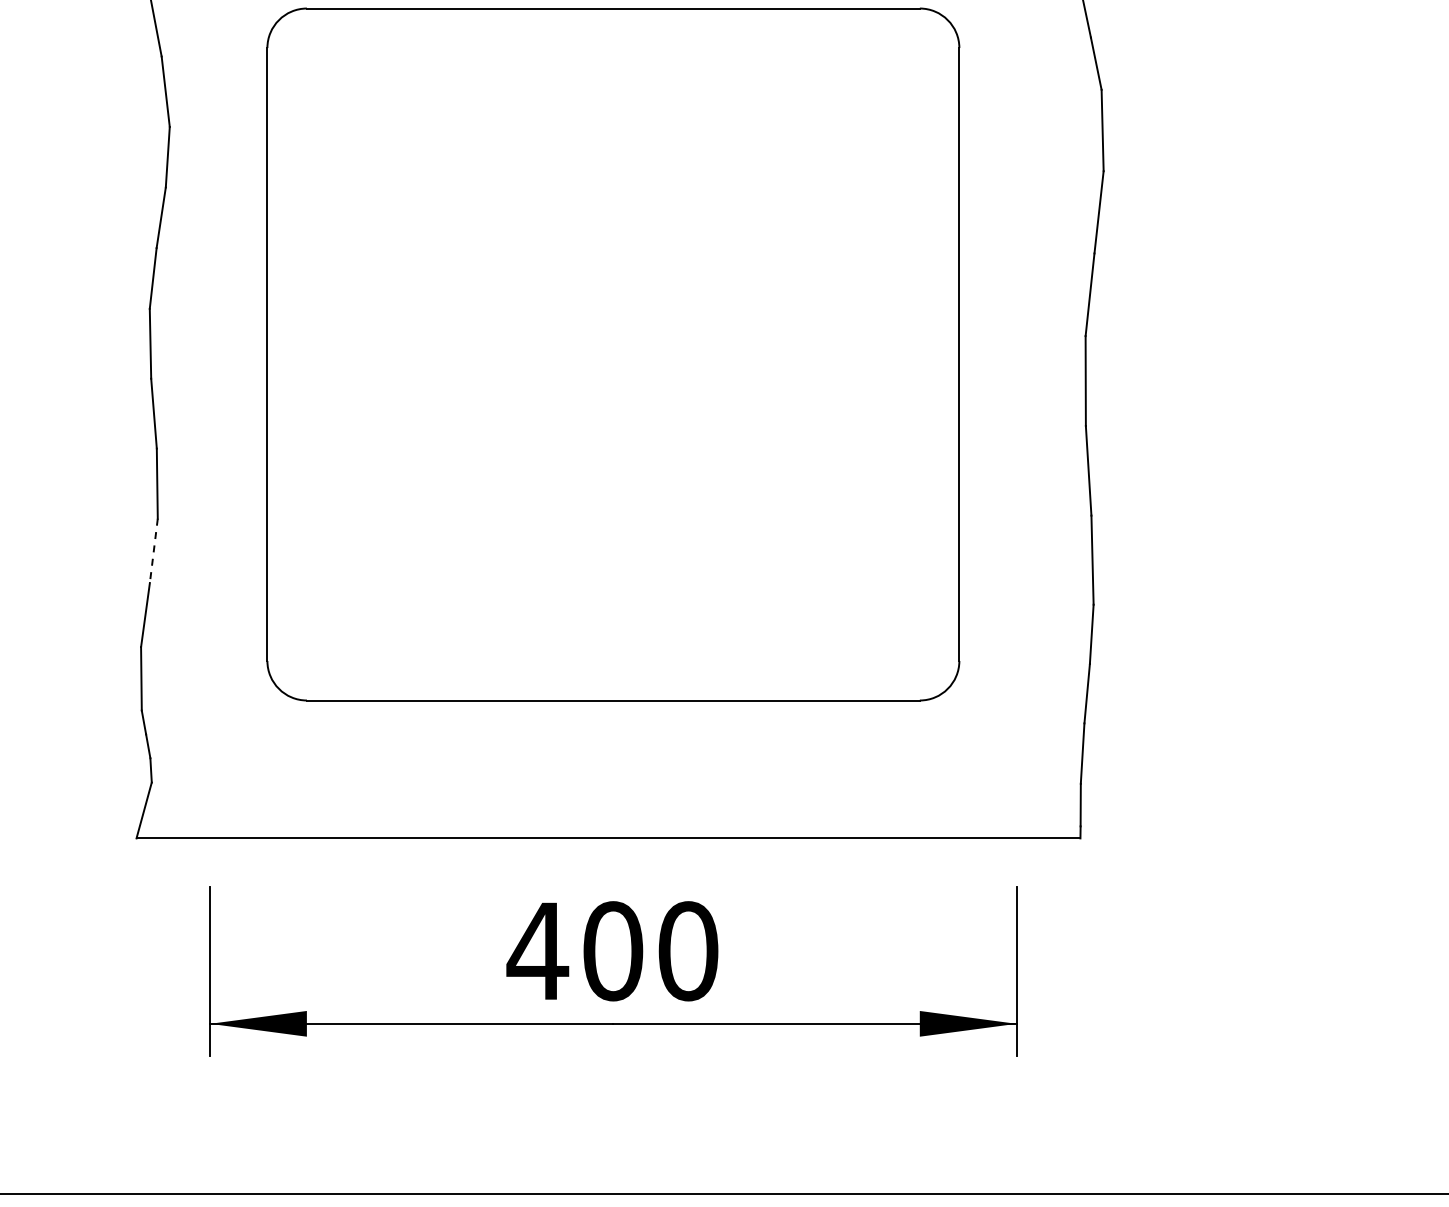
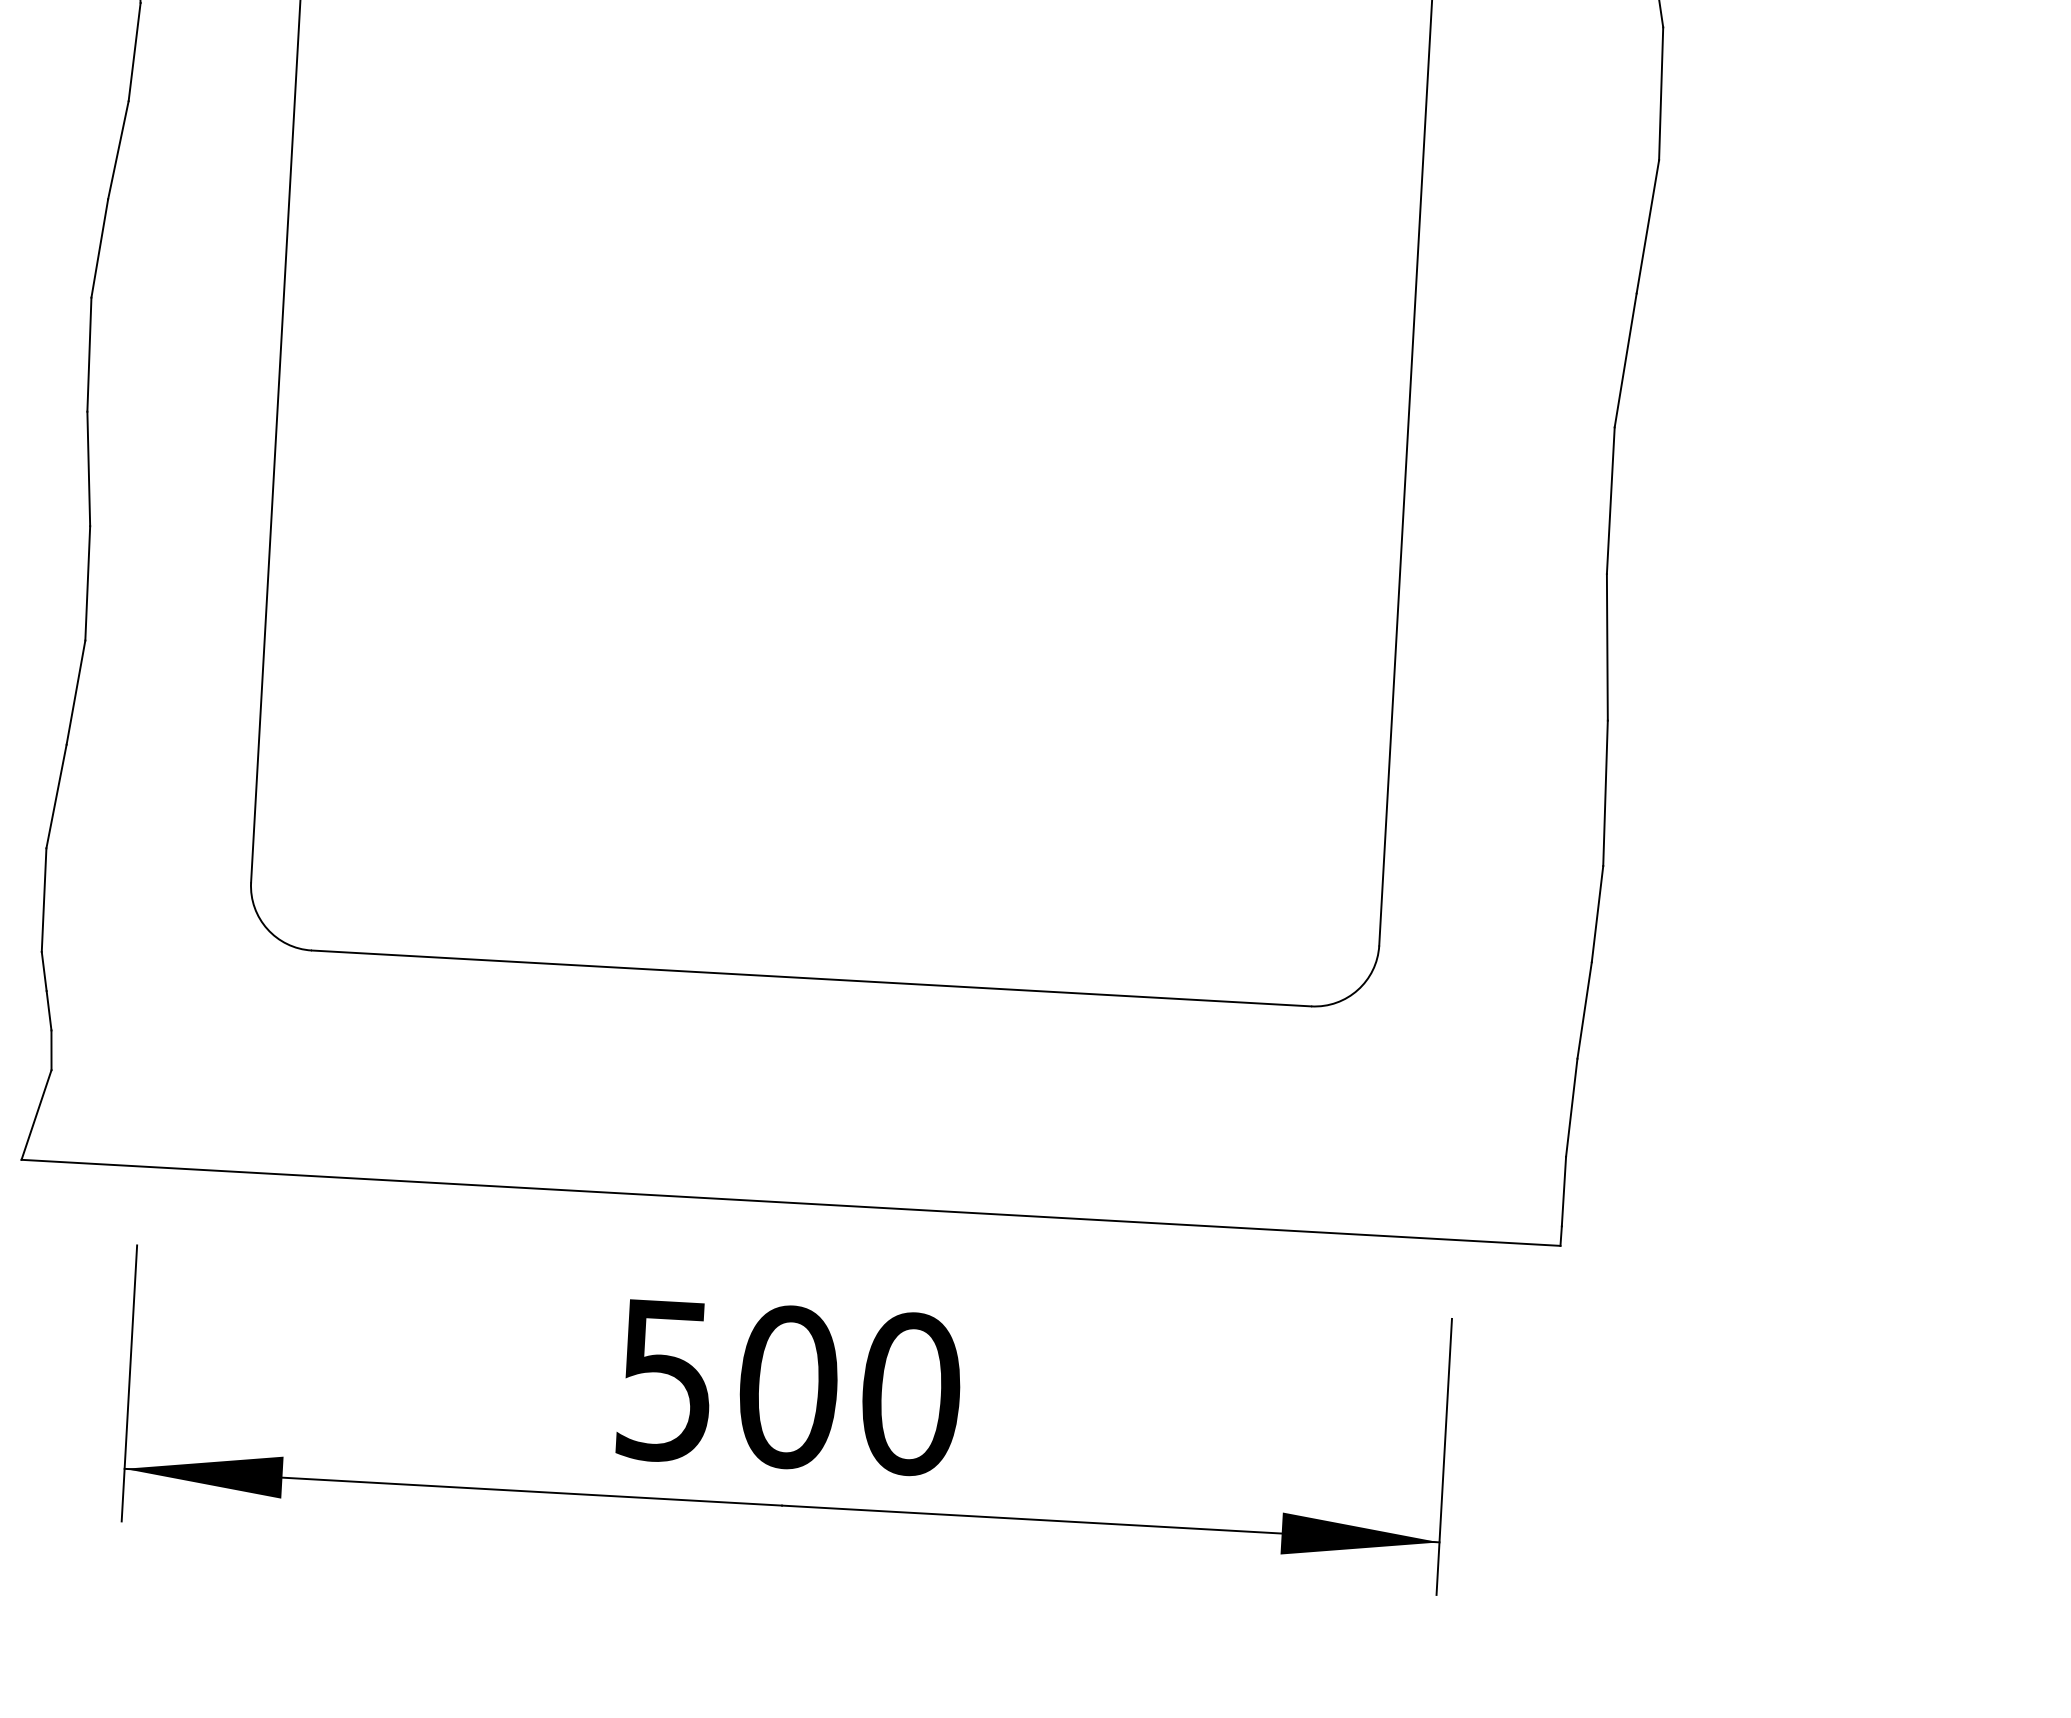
line: (153, 551) -> (75, 693), dashed -> solid
text: (537, 951) -> (664, 1380), 400 -> 500

